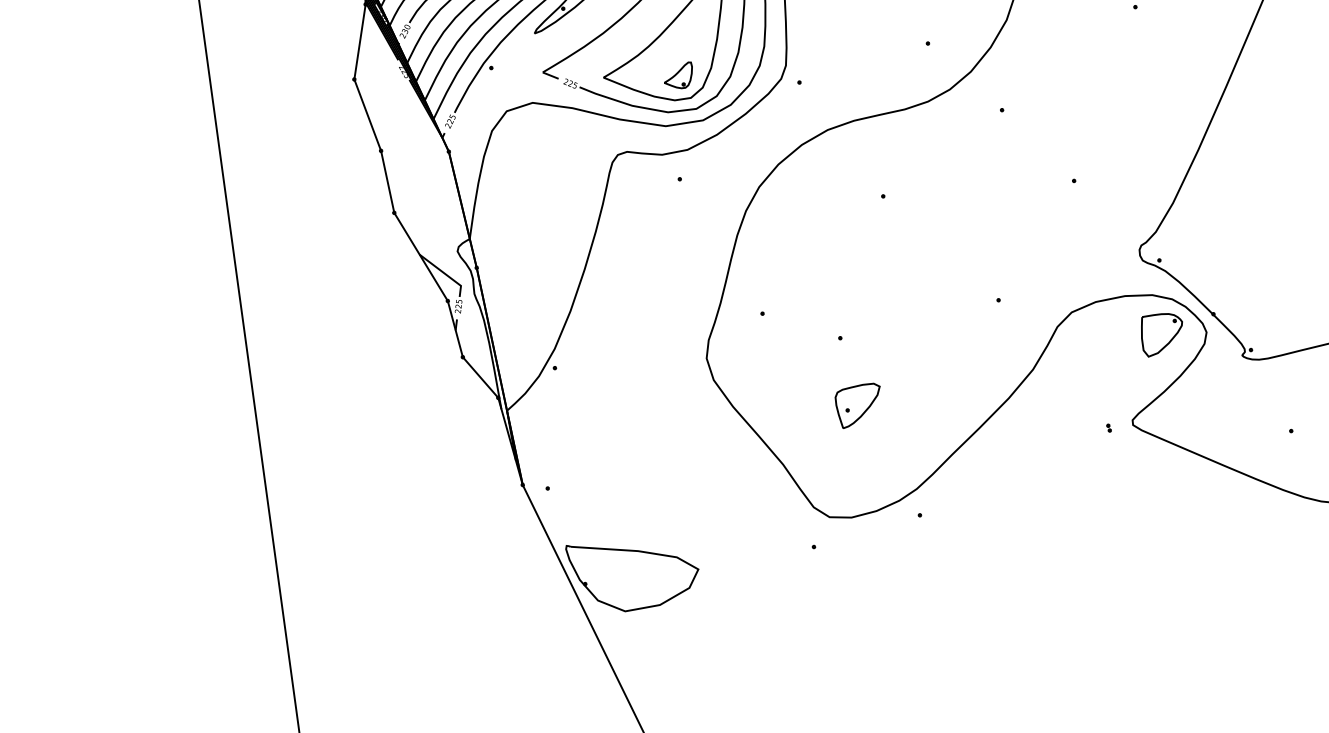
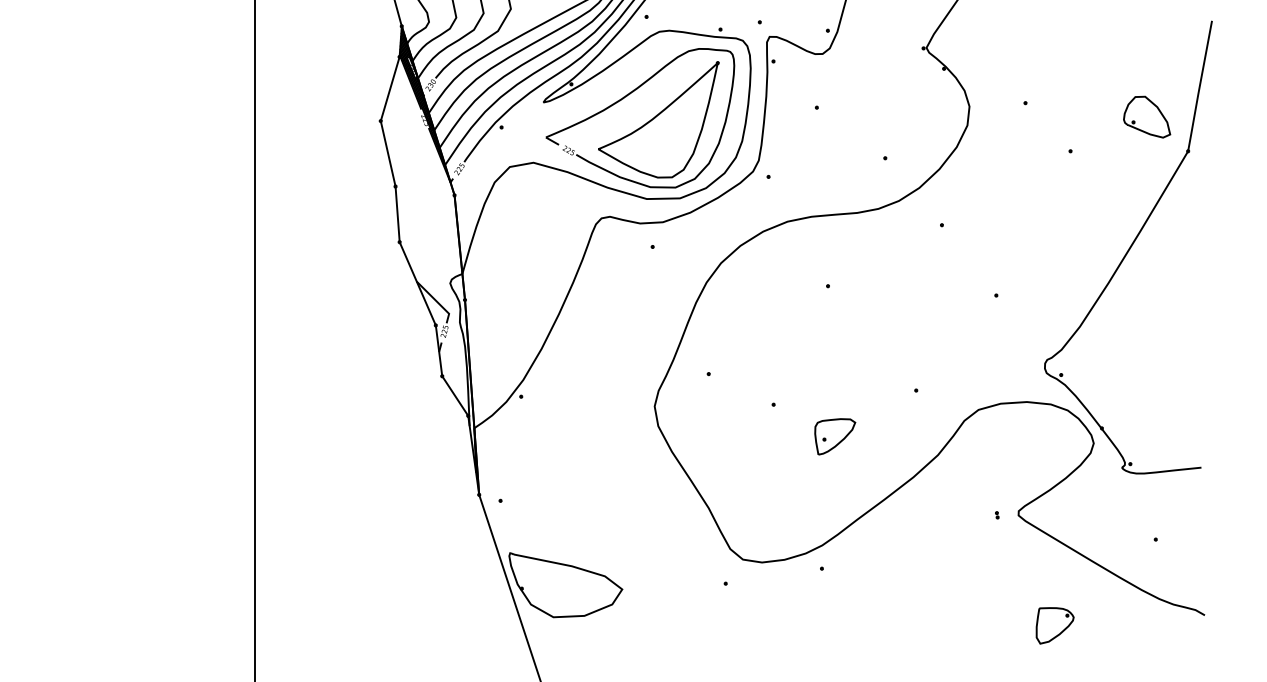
part: (678, 75) -> (663, 156), removed
part: (1161, 334) -> (1054, 625), moved
part: (859, 405) -> (835, 436), moved

